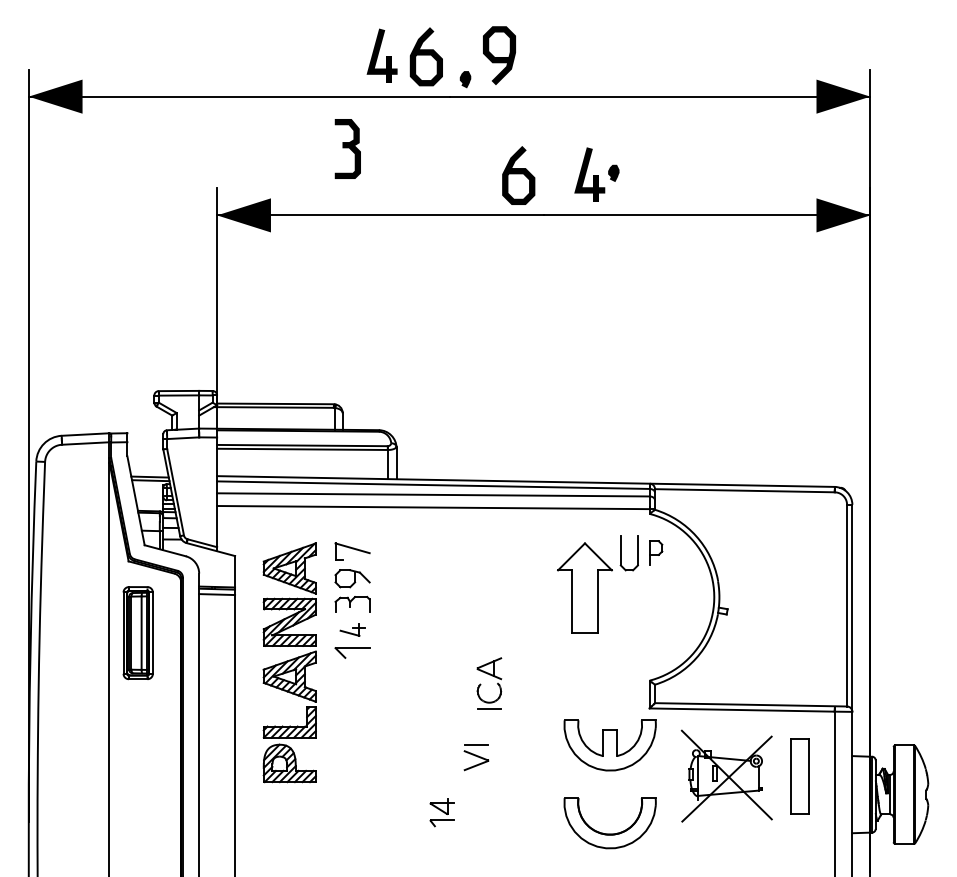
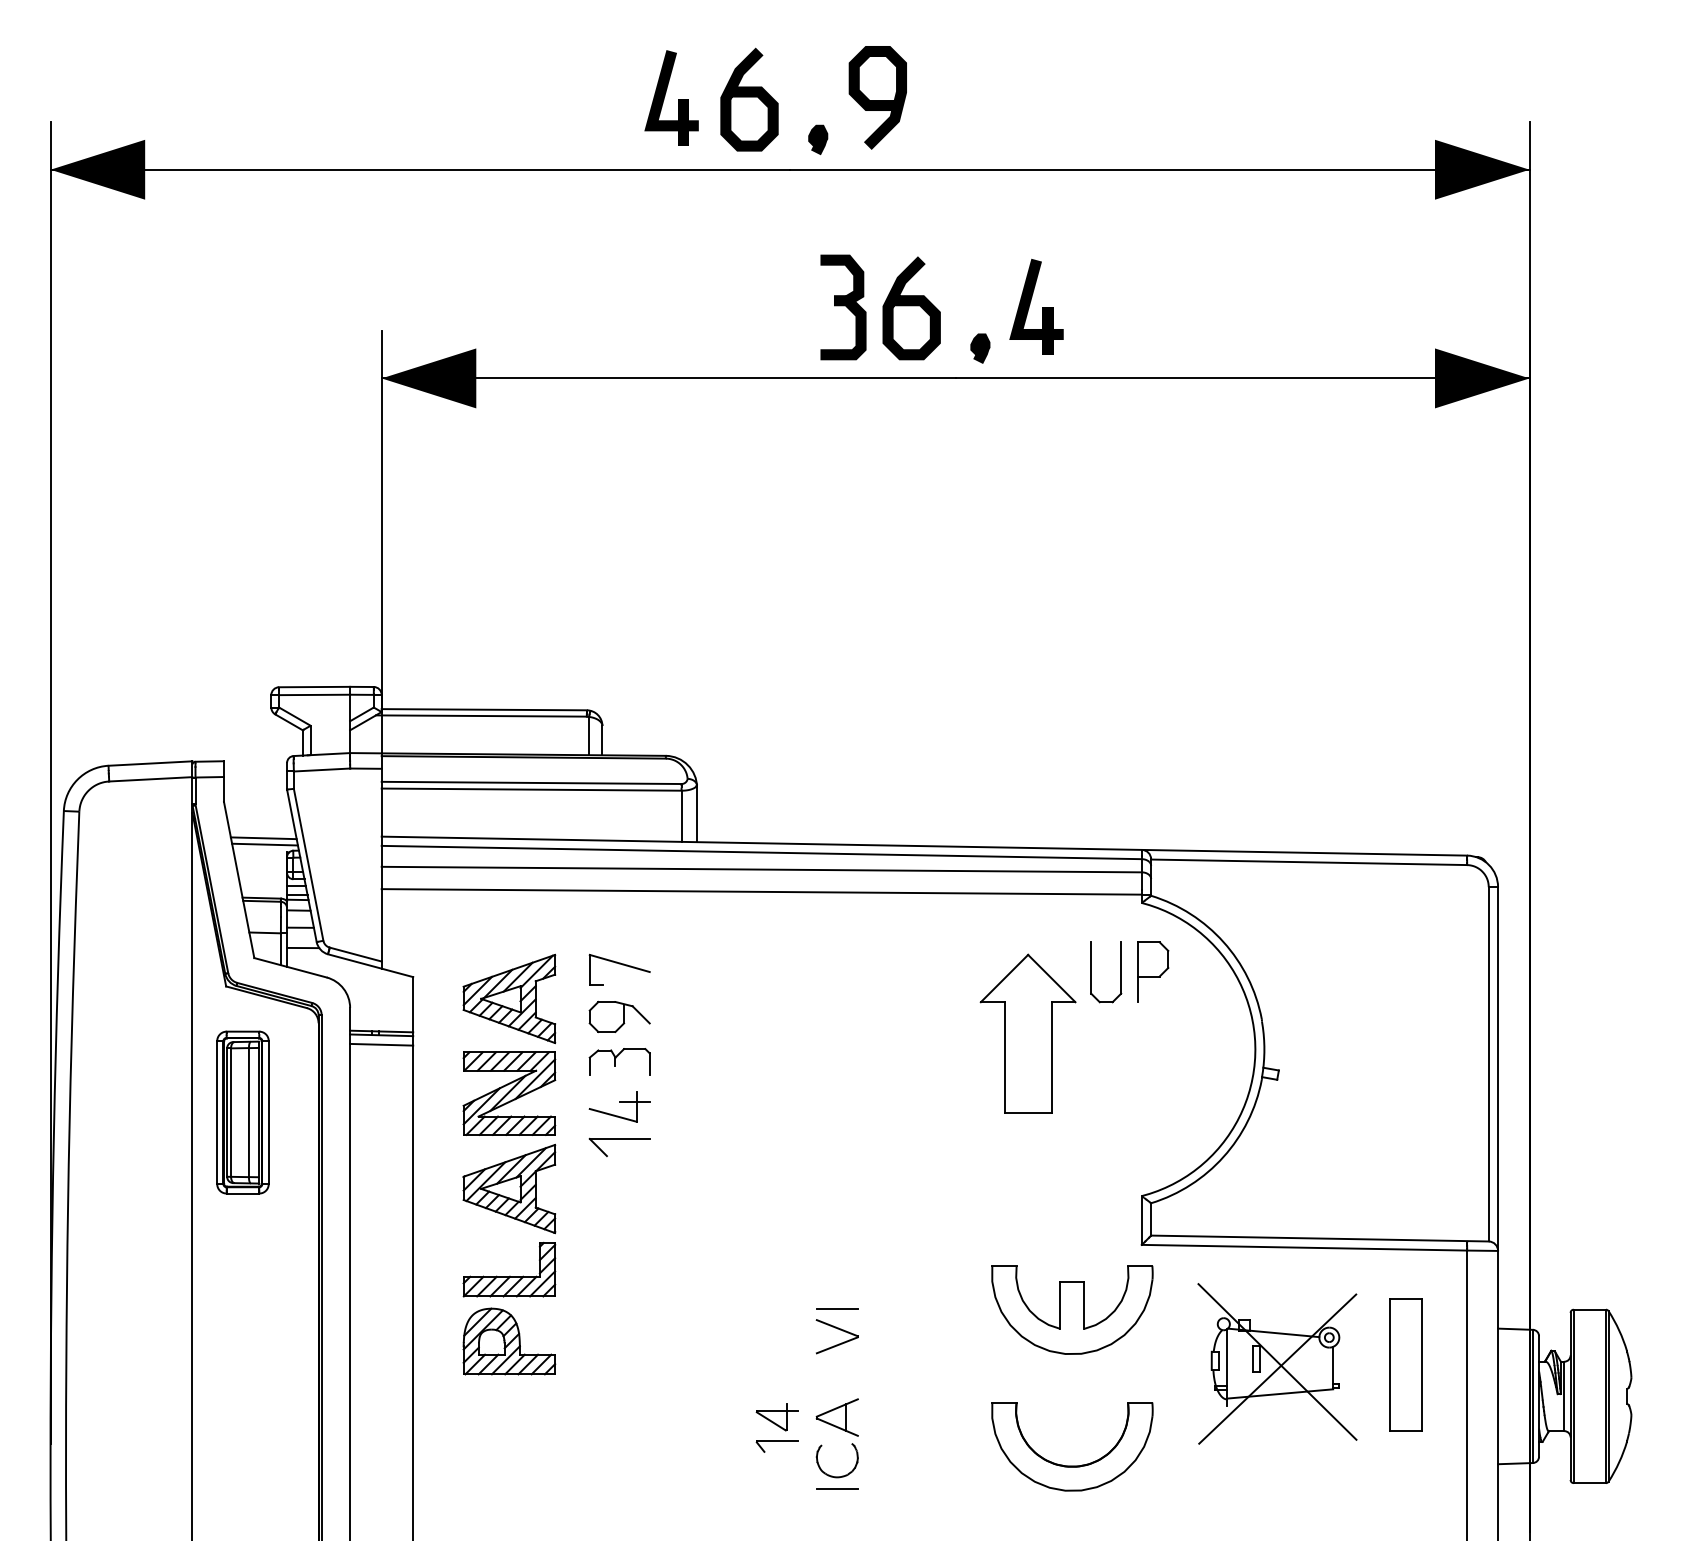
part: (347, 148) -> (842, 306), moved
part: (613, 172) -> (979, 346), moved
part: (656, 552) -> (1153, 970), size x1.43
part: (352, 629) -> (619, 1106), size x1.43
part: (492, 676) -> (842, 1431), moved

